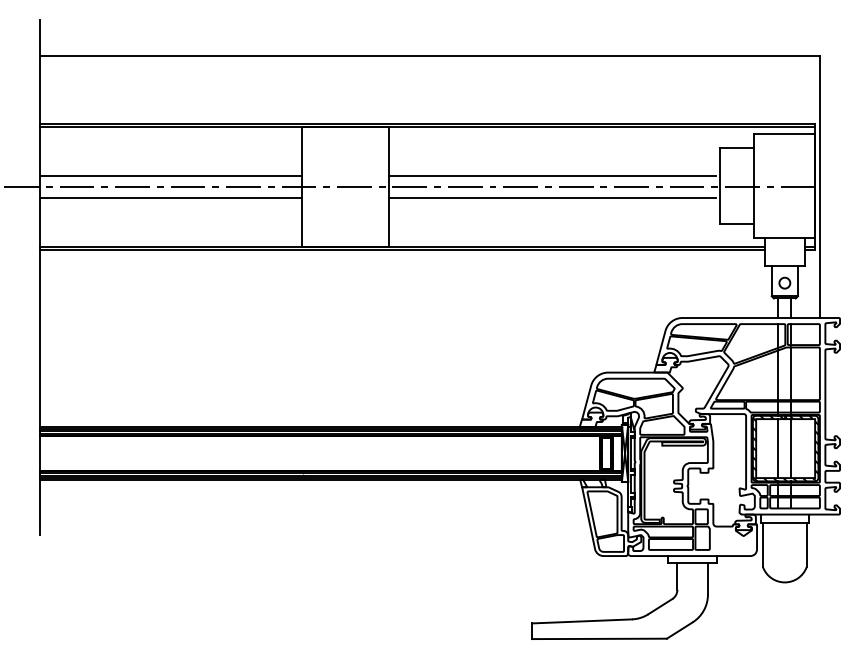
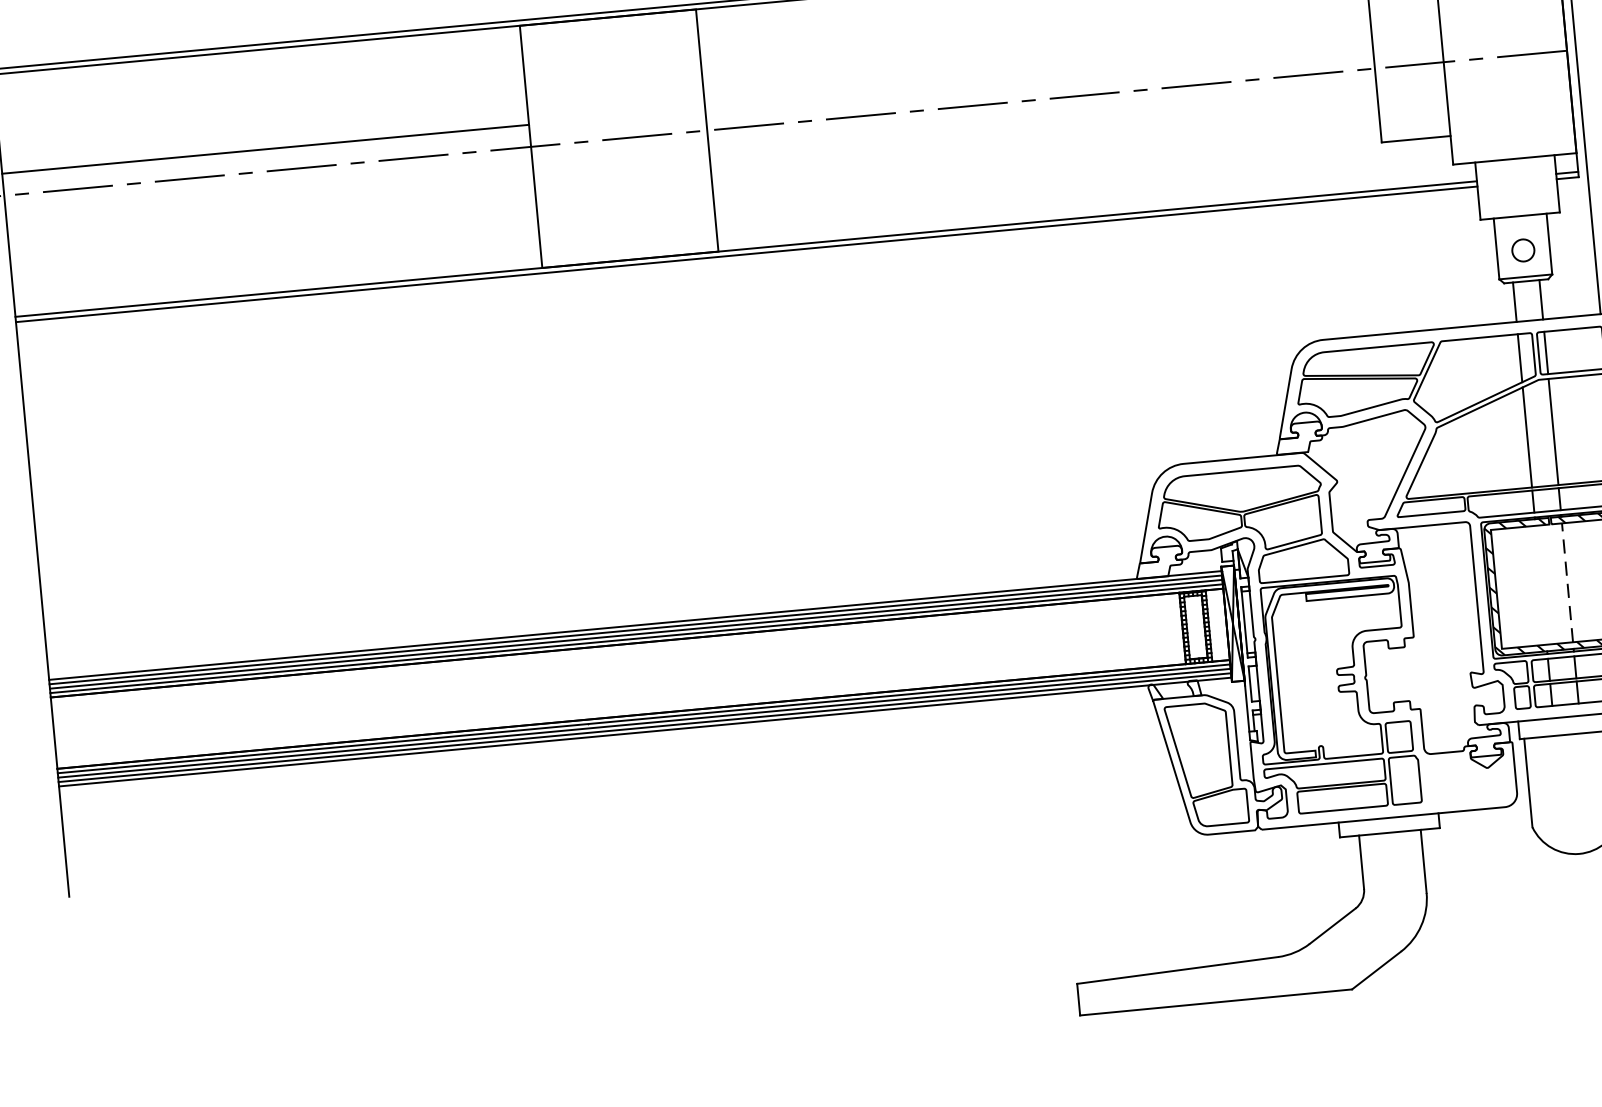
line: (552, 176) -> (1034, 78), removed
line: (170, 197) -> (268, 192), removed
line: (552, 197) -> (1038, 121), removed
line: (778, 448) -> (1541, 585), removed
line: (791, 448) -> (1567, 582), solid -> dashed

